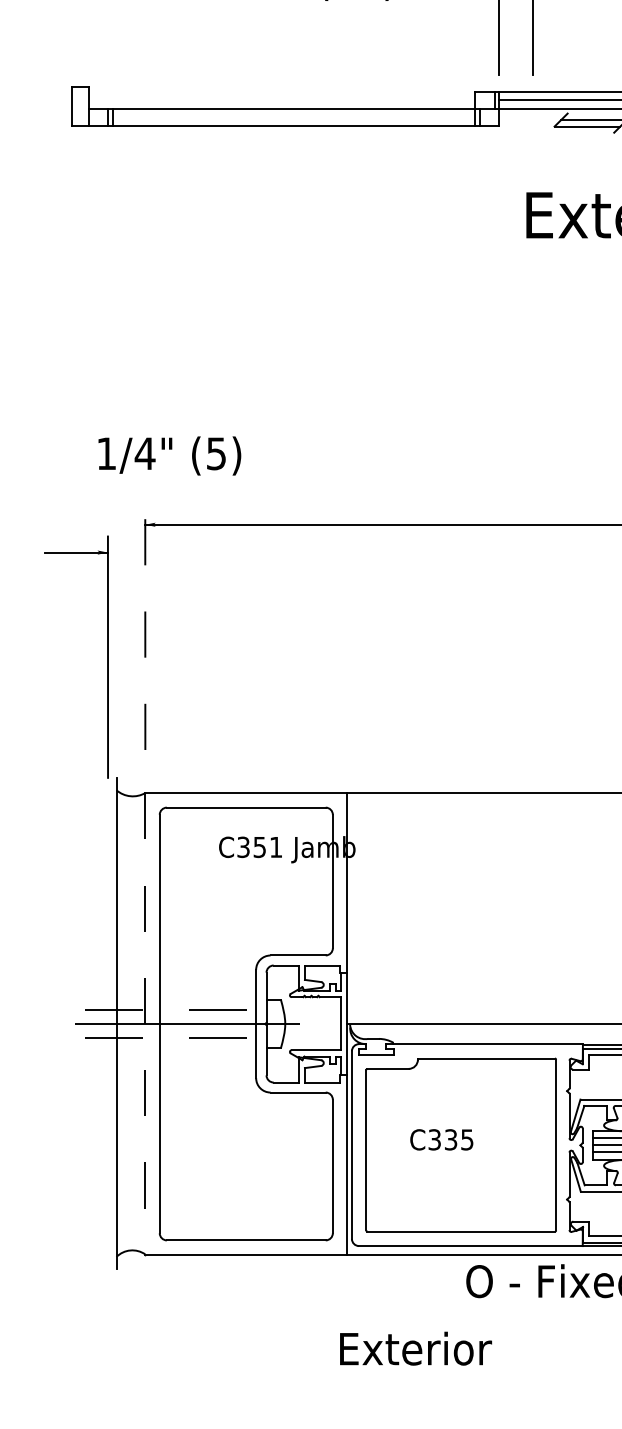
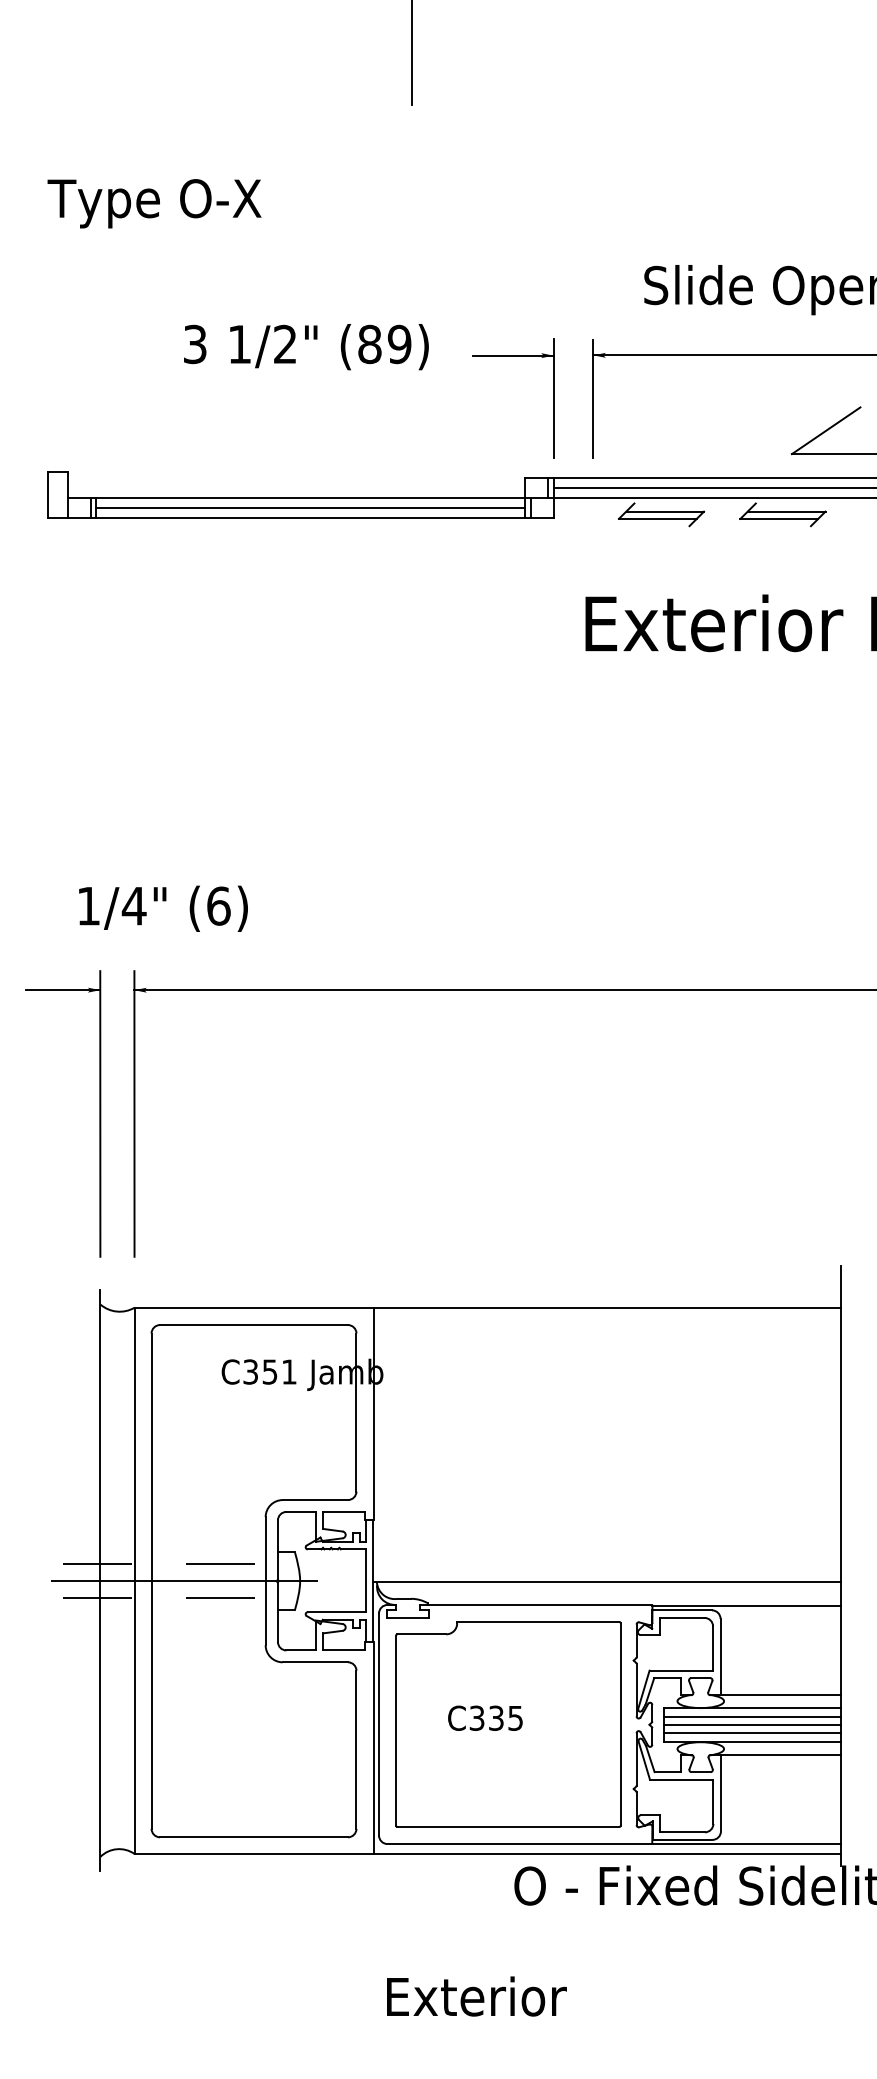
line: (294, 116) -> (310, 507), added
text: (216, 453) -> (218, 905), (5) -> (6)
line: (145, 628) -> (134, 1113), dashed -> solid
part: (107, 656) -> (99, 1113), moved
line: (145, 1024) -> (134, 1581), dashed -> solid
text: (415, 1348) -> (476, 1996), moved

